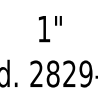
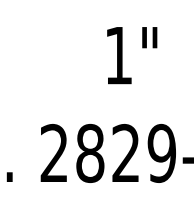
text: (50, 29) -> (132, 56), moved

